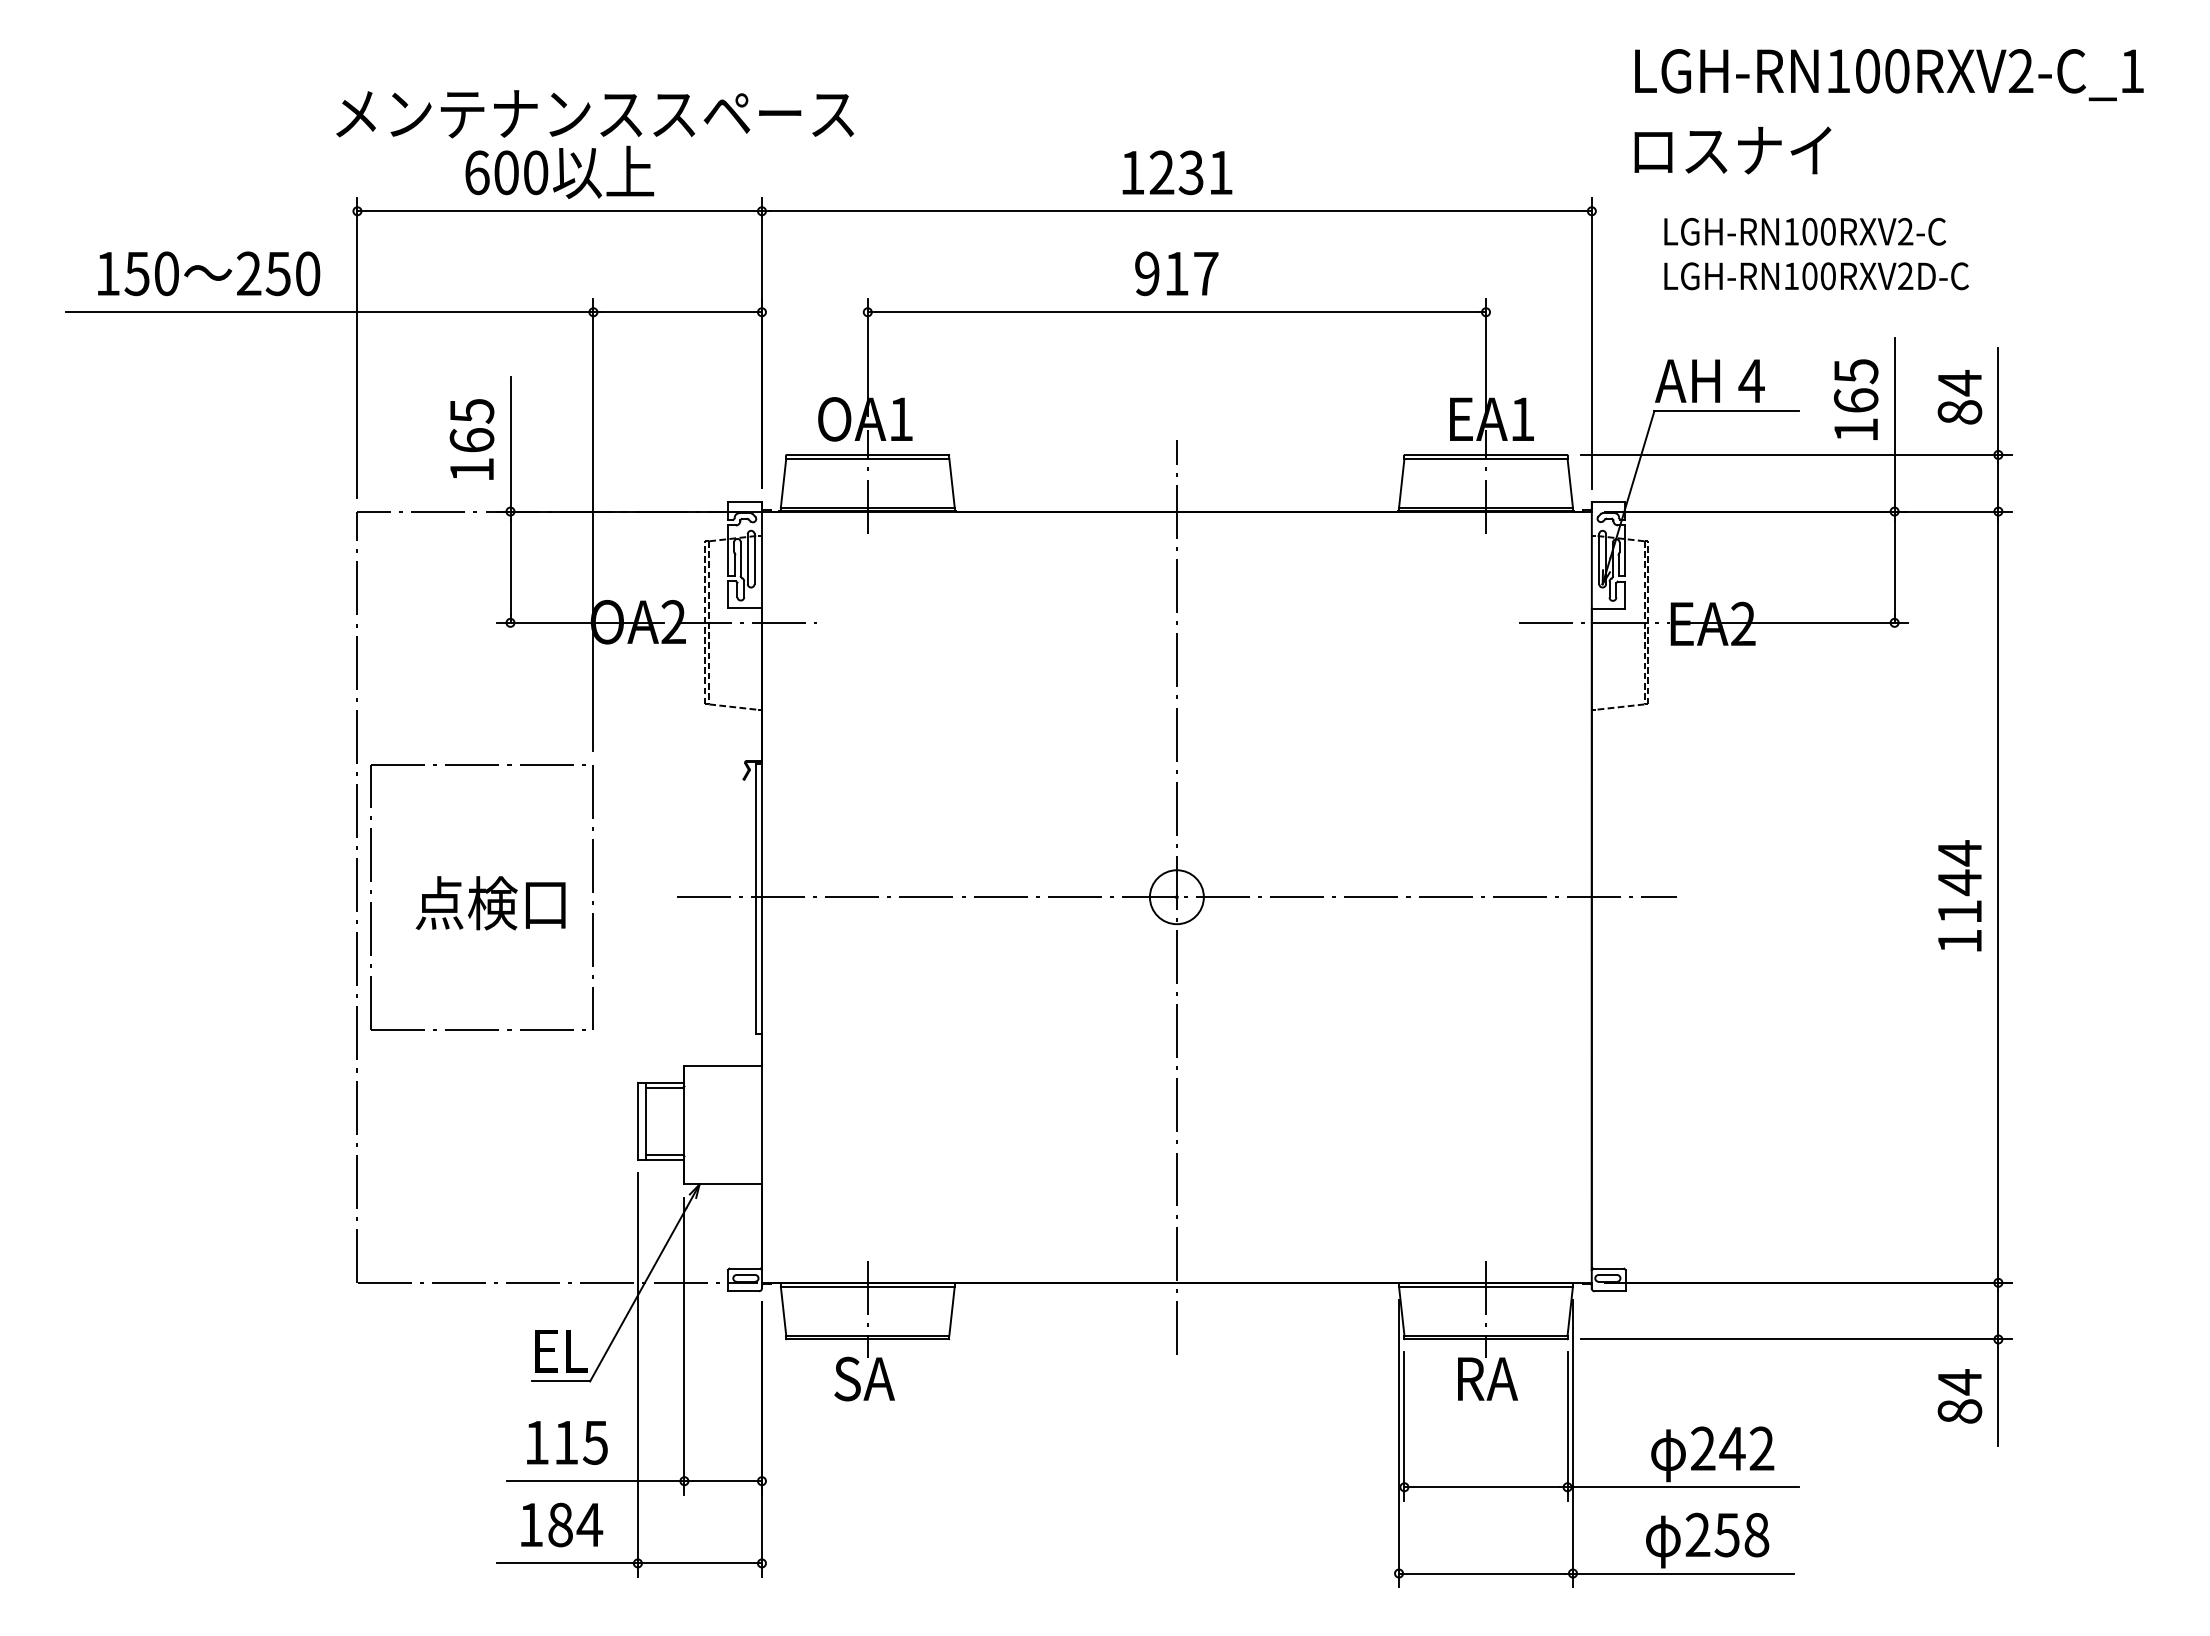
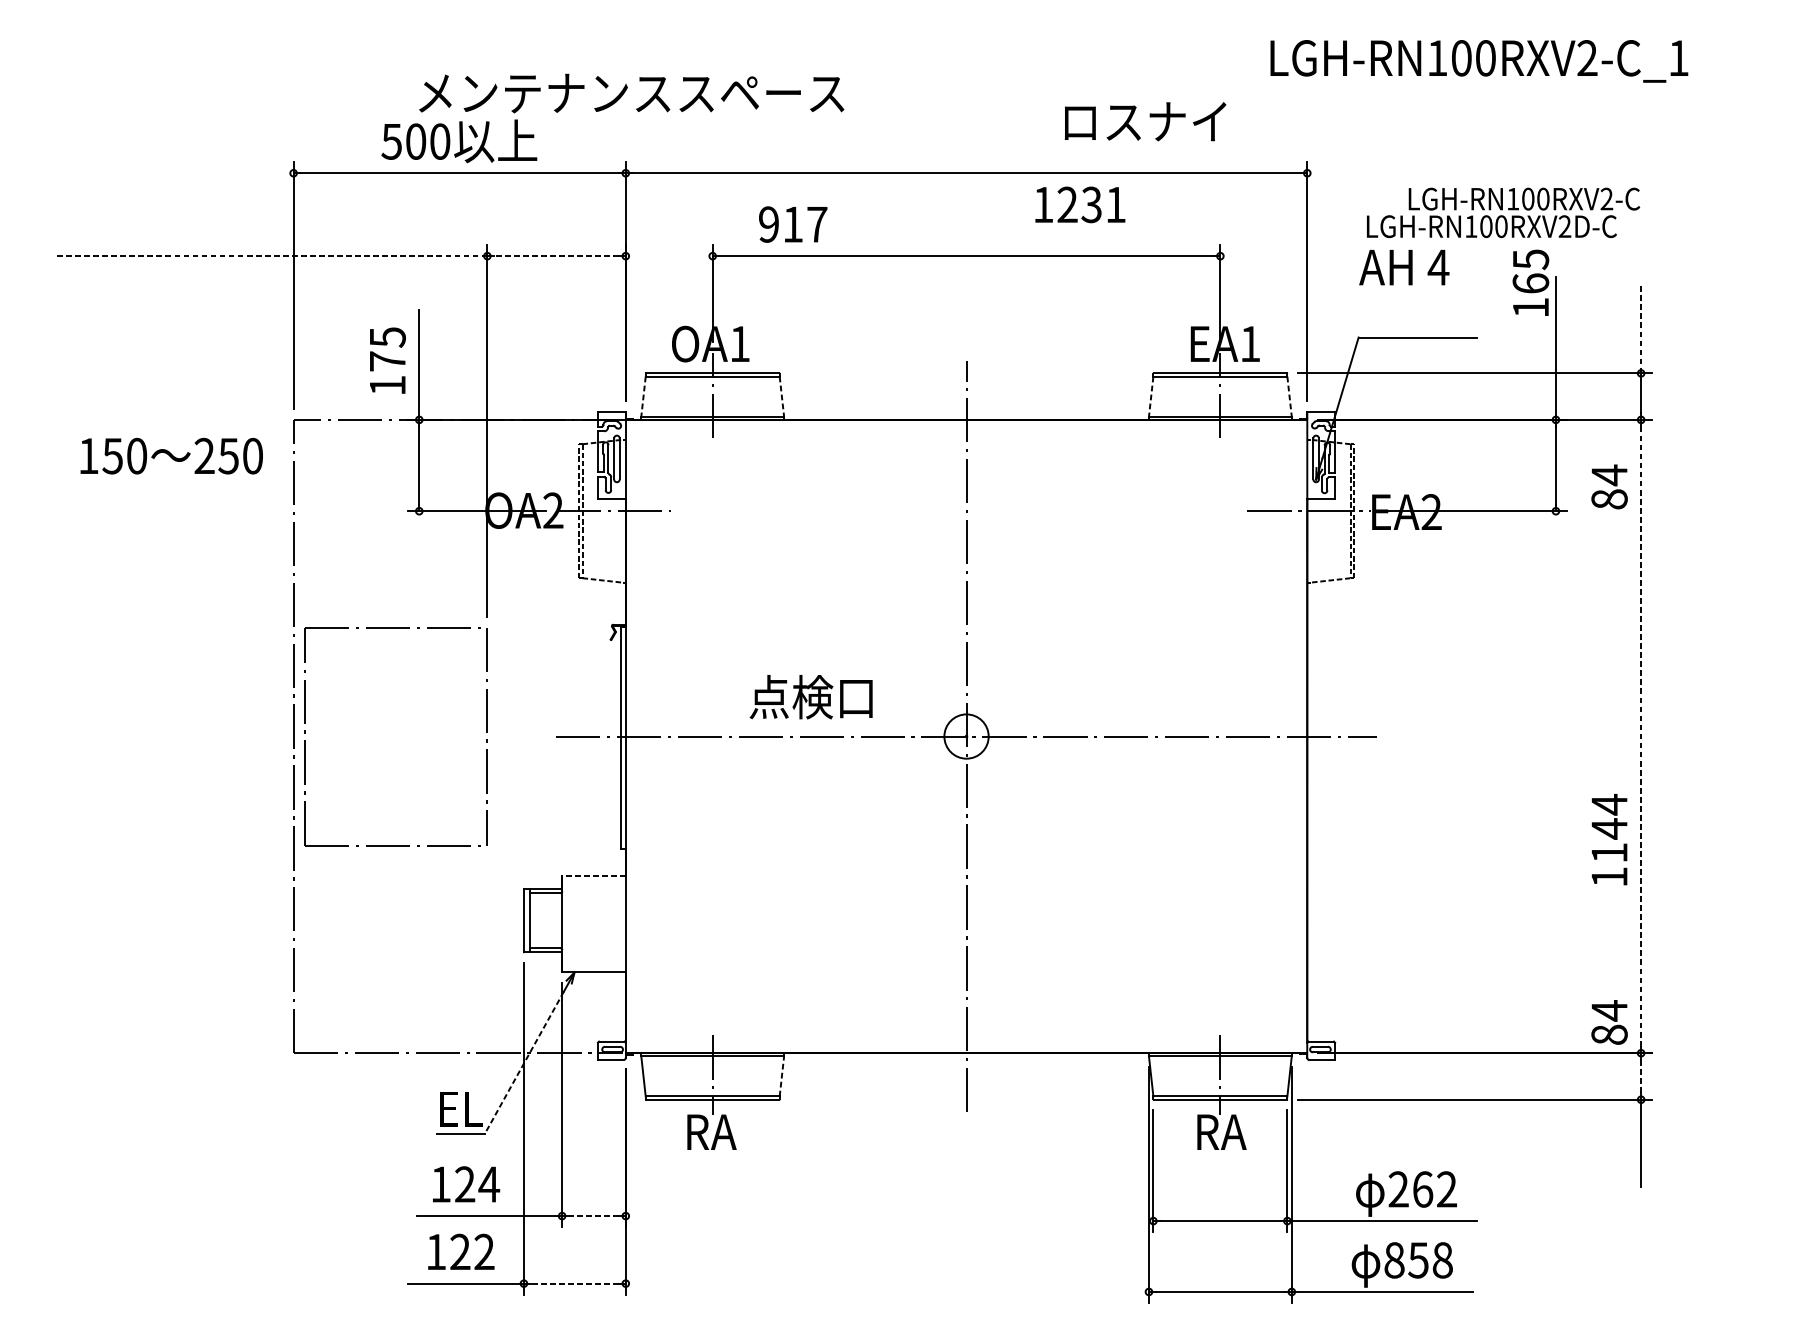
text: (1889, 75) -> (1479, 61), moved
text: (594, 114) -> (631, 93), moved
text: (1732, 150) -> (1145, 121), moved
text: (476, 172) -> (391, 141), 600 -> 500
text: (1177, 172) -> (1080, 204), moved
text: (1805, 231) -> (1524, 198), moved
text: (209, 273) -> (172, 455), moved
text: (1176, 273) -> (792, 224), moved
line: (329, 312) -> (270, 256), solid -> dashed
line: (677, 312) -> (556, 256), solid -> dashed
text: (1709, 380) -> (1403, 267), moved
text: (1959, 397) -> (1609, 487), moved
text: (1856, 399) -> (1531, 282), moved
line: (1998, 401) -> (1641, 329), solid -> dashed
text: (471, 440) -> (387, 361), 165 -> 175
line: (783, 483) -> (643, 396), solid -> dashed
line: (952, 483) -> (782, 396), solid -> dashed
line: (1401, 483) -> (1150, 396), solid -> dashed
line: (1570, 483) -> (1289, 396), solid -> dashed
text: (1959, 895) -> (1609, 839), moved
line: (1998, 897) -> (1641, 736), solid -> dashed
text: (490, 903) -> (811, 697), moved
line: (723, 1066) -> (594, 875), solid -> dashed
line: (638, 1295) -> (524, 1063), solid -> dashed
line: (952, 1311) -> (782, 1076), solid -> dashed
line: (1998, 1311) -> (1641, 1076), solid -> dashed
text: (865, 1378) -> (710, 1131), SA -> RA
text: (1959, 1396) -> (1609, 1022), moved
text: (581, 1442) -> (477, 1184), 115 -> 124
text: (1732, 1448) -> (1422, 1189), 242 -> 262
line: (723, 1481) -> (594, 1216), solid -> dashed
text: (575, 1524) -> (472, 1251), 184 -> 122
text: (1697, 1534) -> (1394, 1259), 258 -> 858
line: (699, 1563) -> (574, 1283), solid -> dashed

